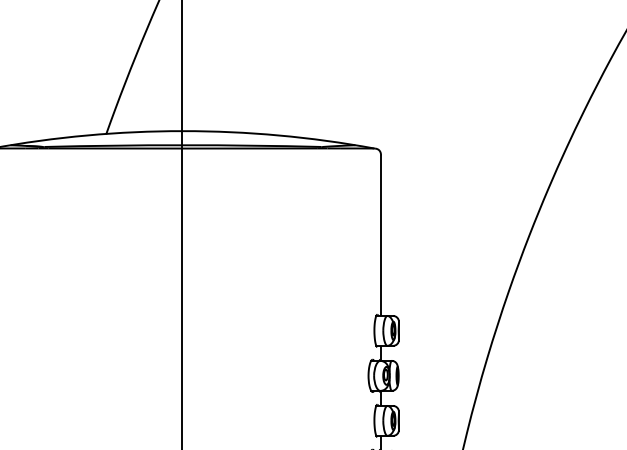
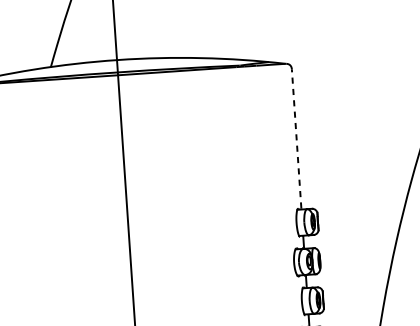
line: (381, 235) -> (297, 139), solid -> dashed

